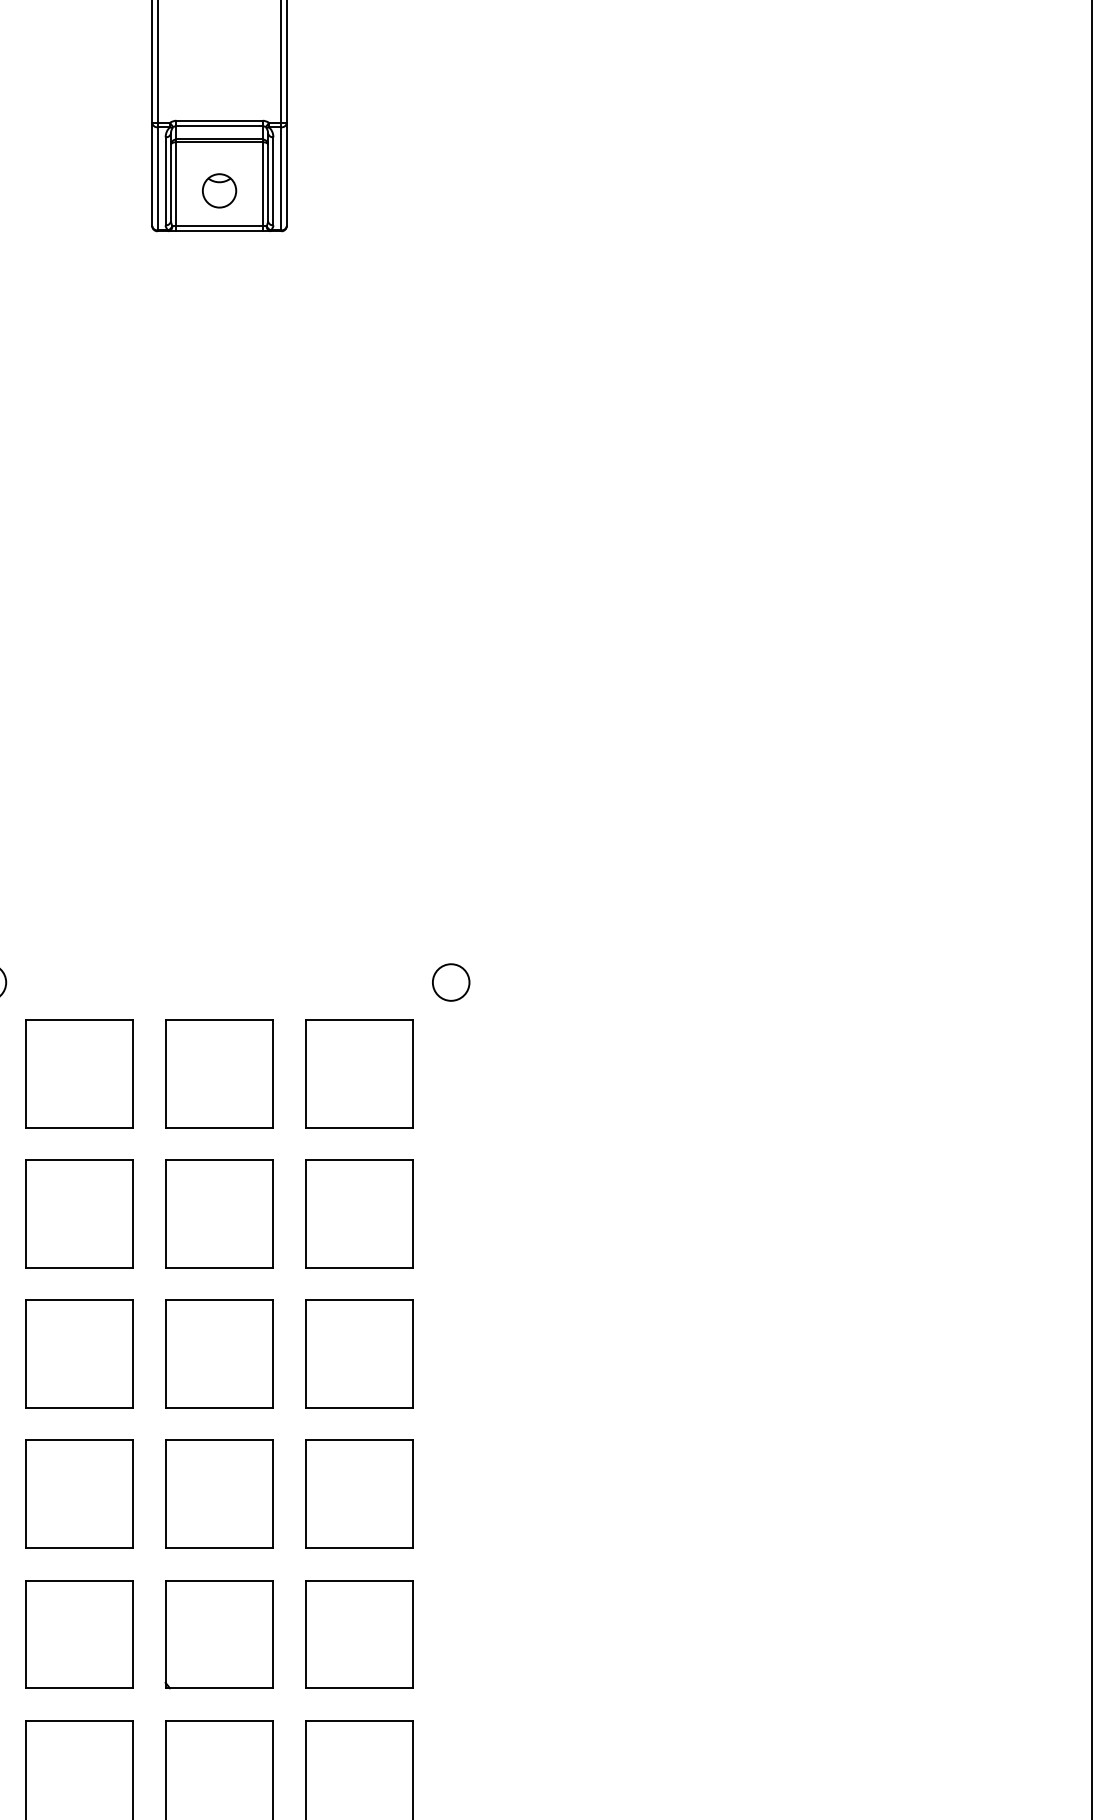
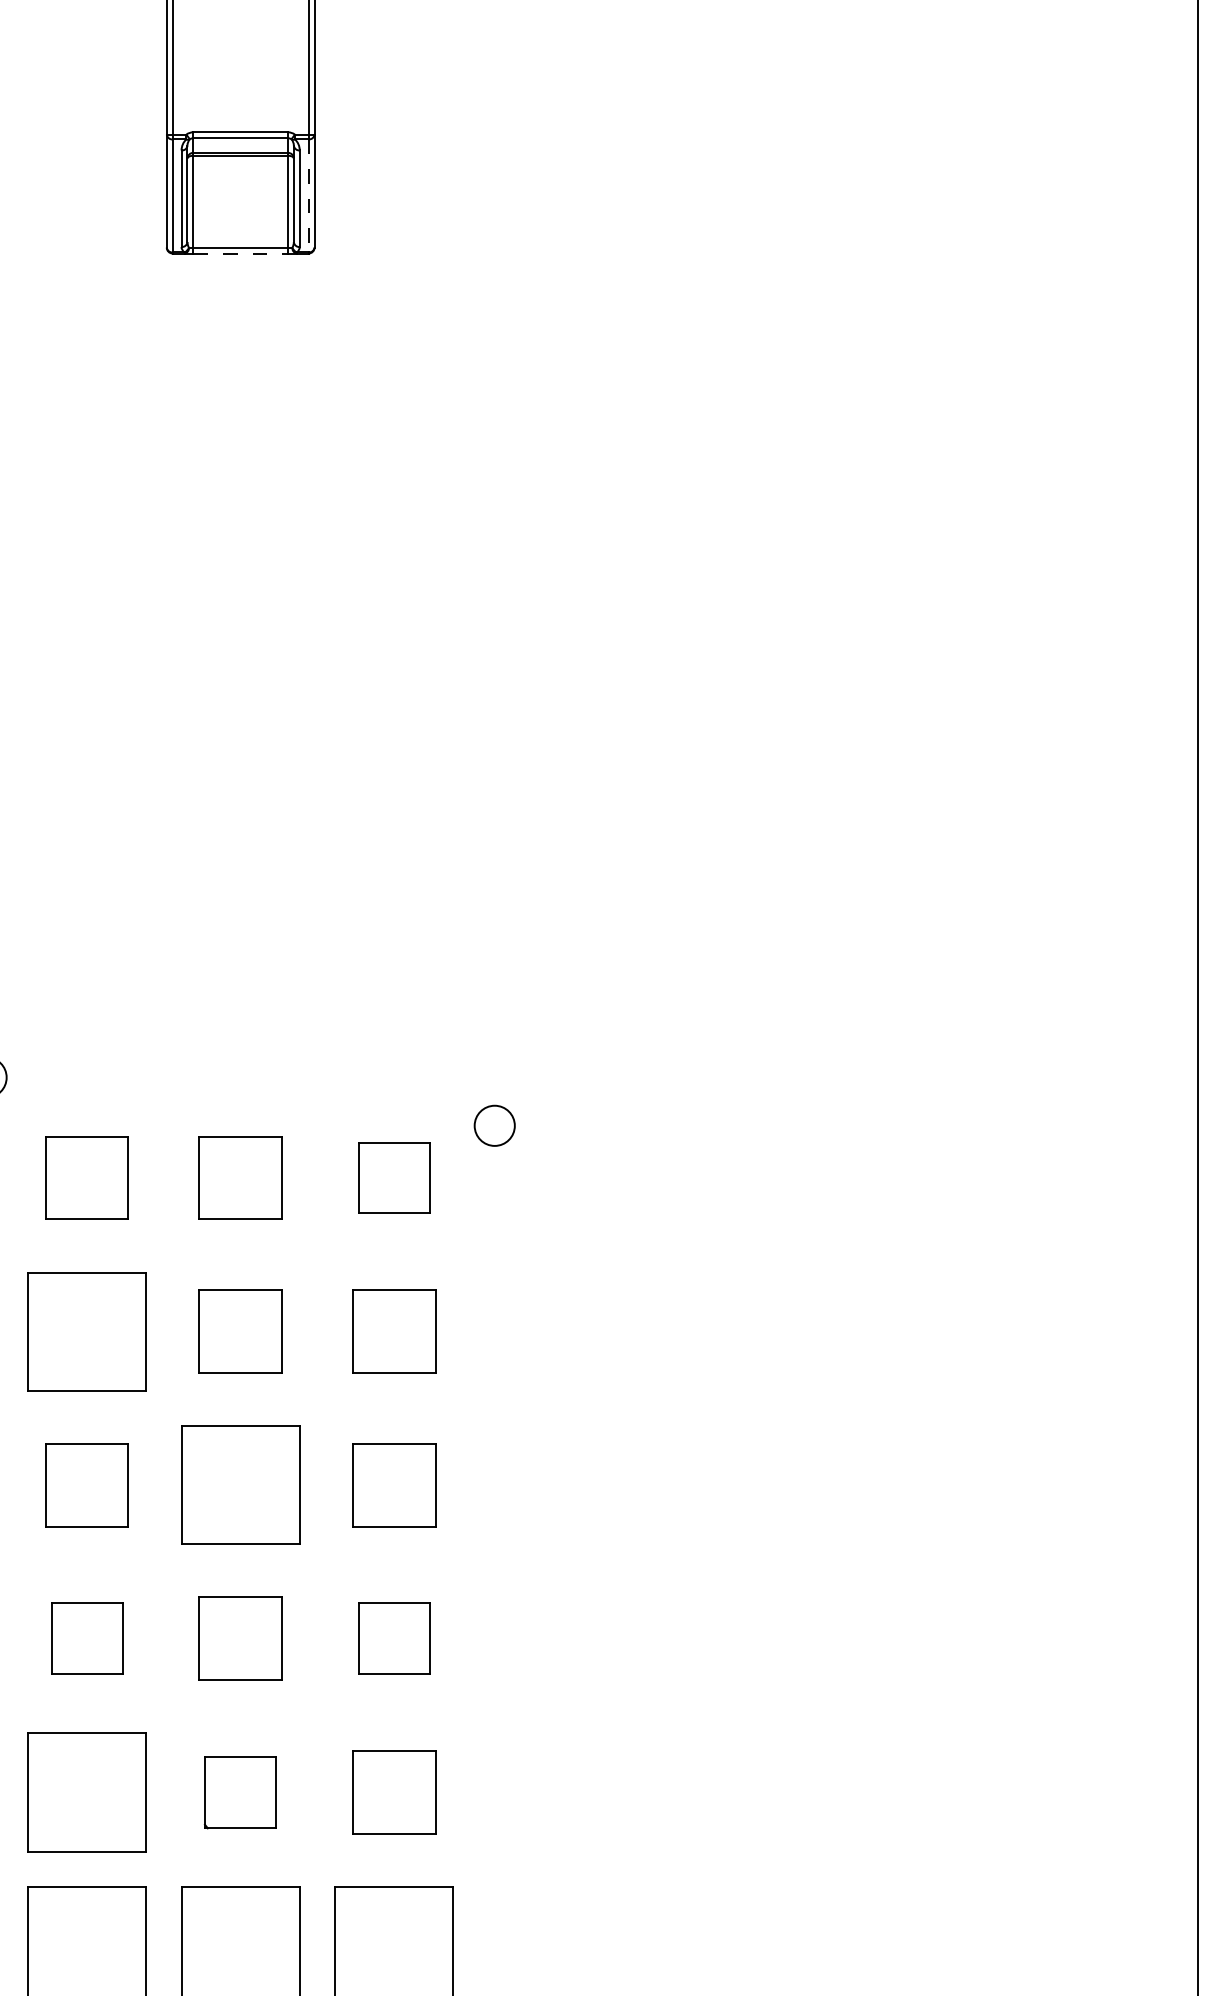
line: (281, 178) -> (308, 195), solid -> dashed
part: (219, 190) -> (240, 208), removed
line: (220, 231) -> (241, 253), solid -> dashed
circle: (451, 982) -> (495, 1125), moved
part: (79, 1073) -> (87, 1177), size x0.7
part: (219, 1073) -> (240, 1177), size x0.7
part: (359, 1073) -> (394, 1177), size x0.6
part: (219, 1213) -> (240, 1330), size x0.7
part: (359, 1213) -> (394, 1330), size x0.7
part: (79, 1353) -> (87, 1484), size x0.7
part: (359, 1353) -> (394, 1484), size x0.7
part: (79, 1493) -> (87, 1638), size x0.6
part: (219, 1493) -> (240, 1638), size x0.7
part: (359, 1493) -> (394, 1638), size x0.6
part: (218, 1634) -> (239, 1792), size x0.6
part: (359, 1634) -> (394, 1792), size x0.7

